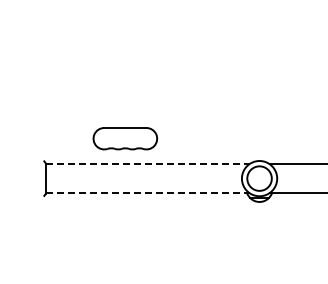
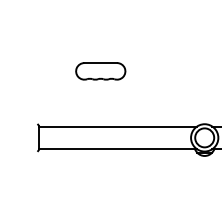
part: (125, 138) -> (100, 71), moved
line: (147, 164) -> (117, 126), dashed -> solid
line: (147, 193) -> (117, 149), dashed -> solid

